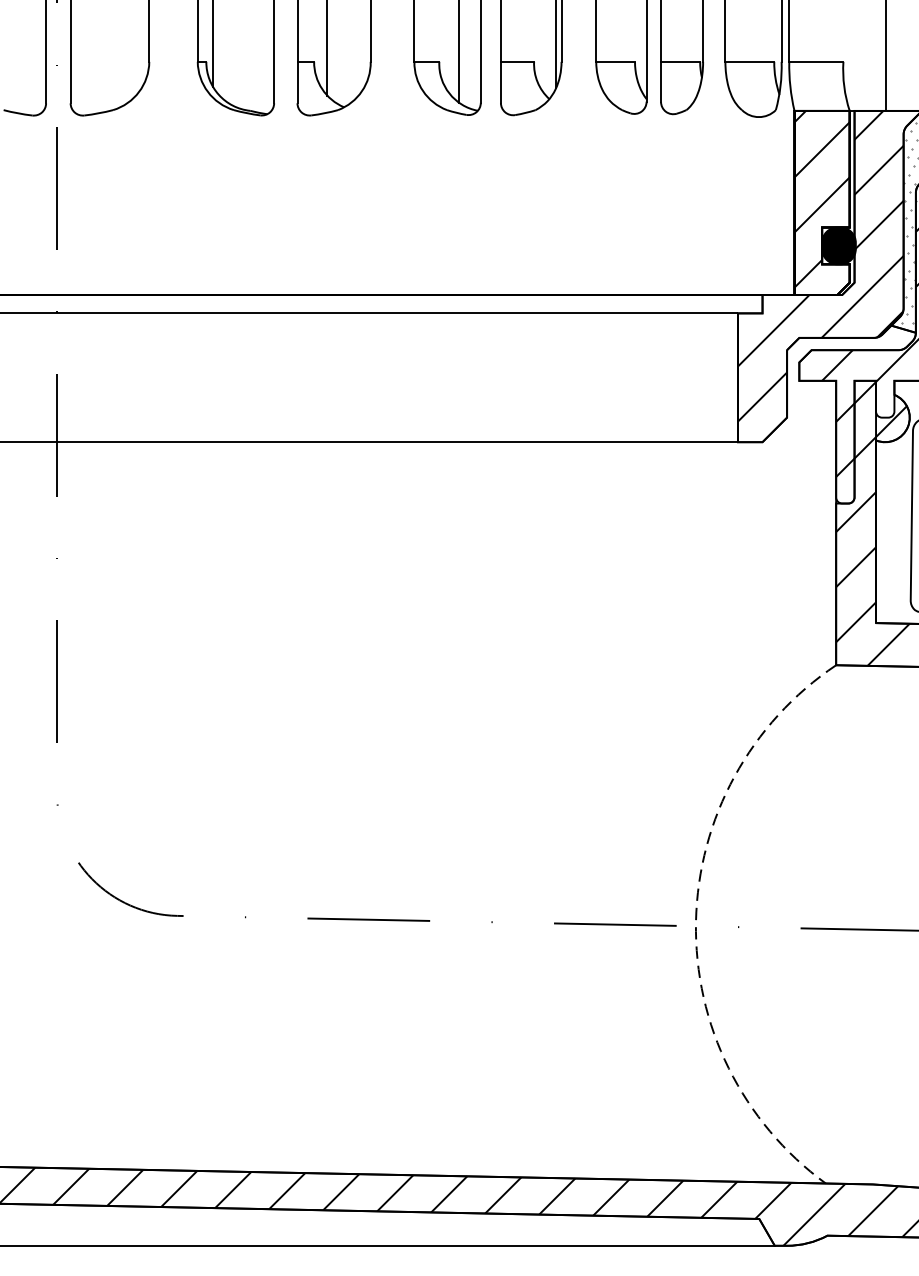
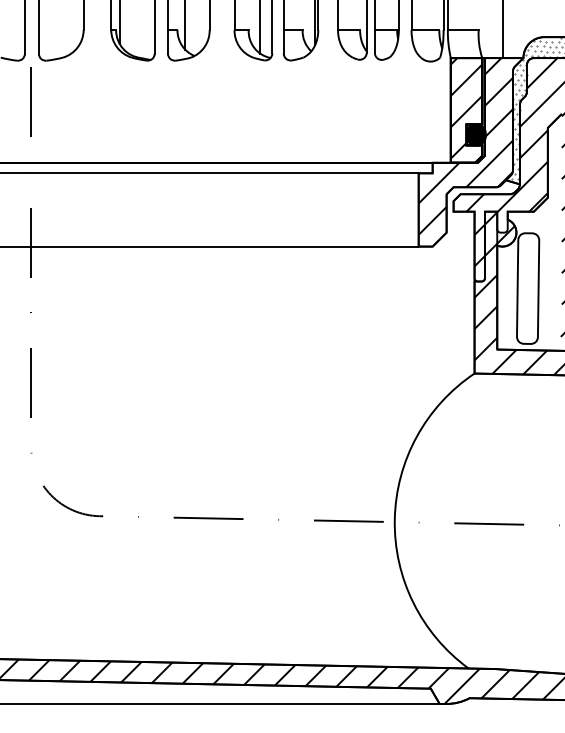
arc: (695, 921) -> (394, 519), dashed -> solid

